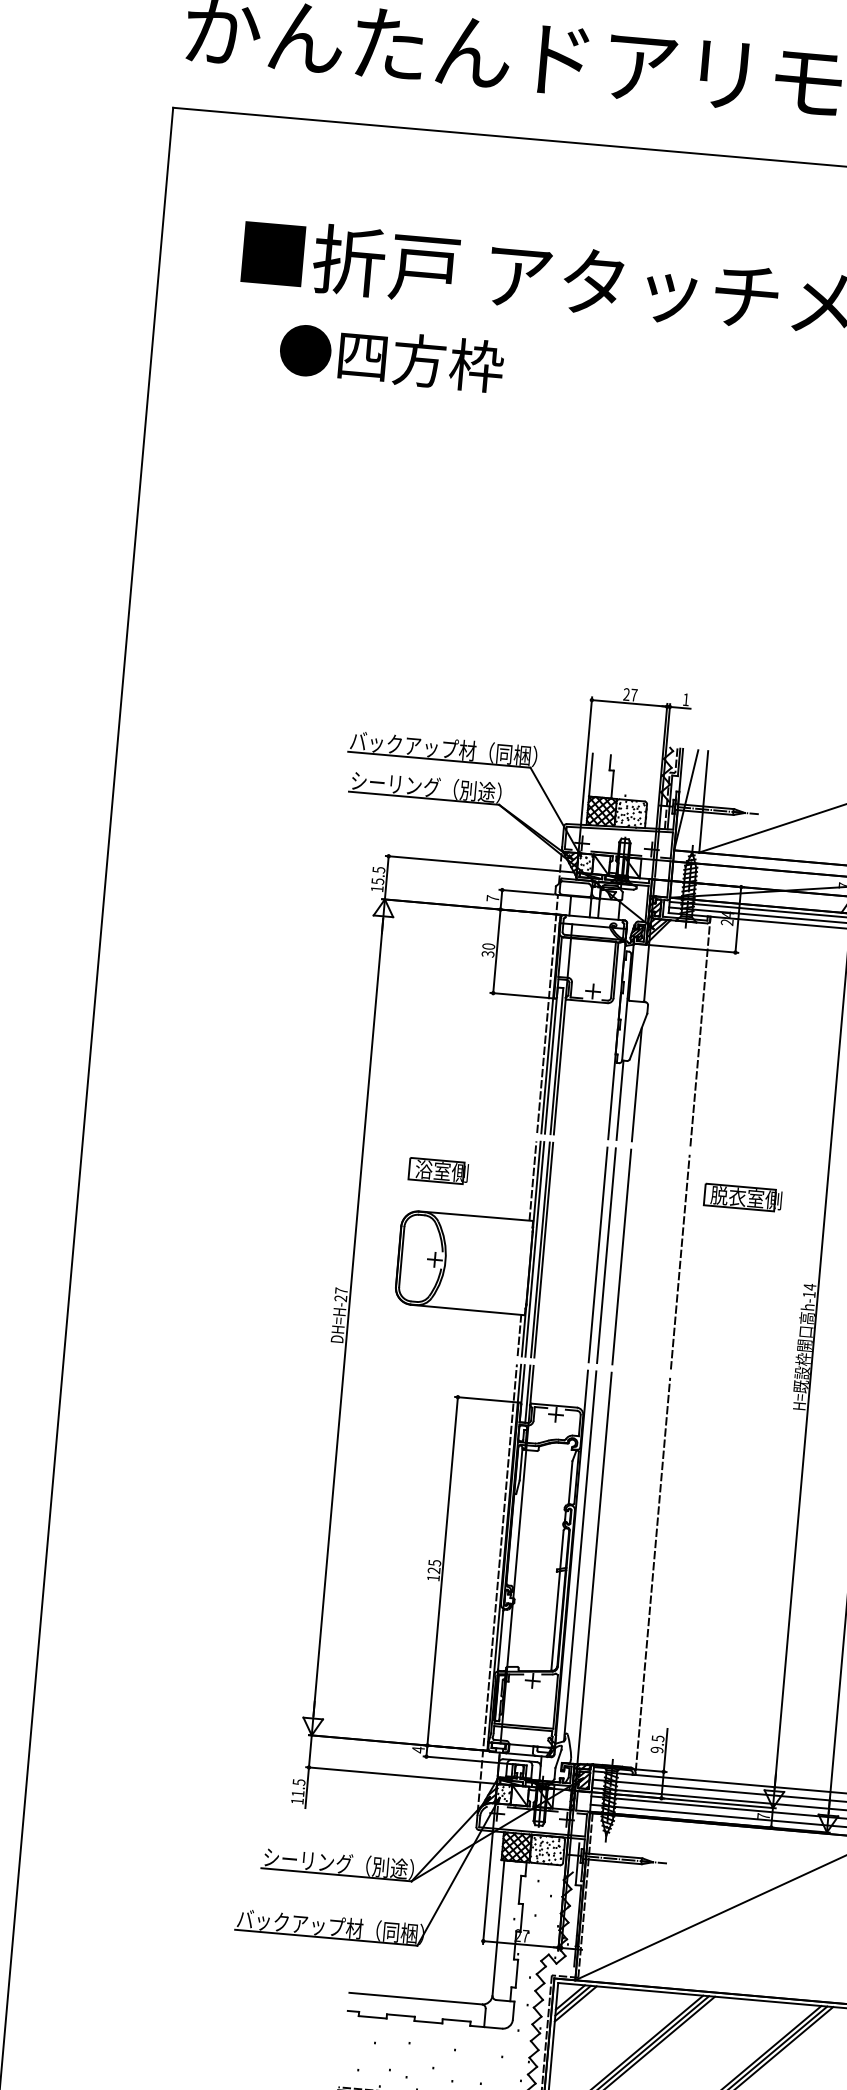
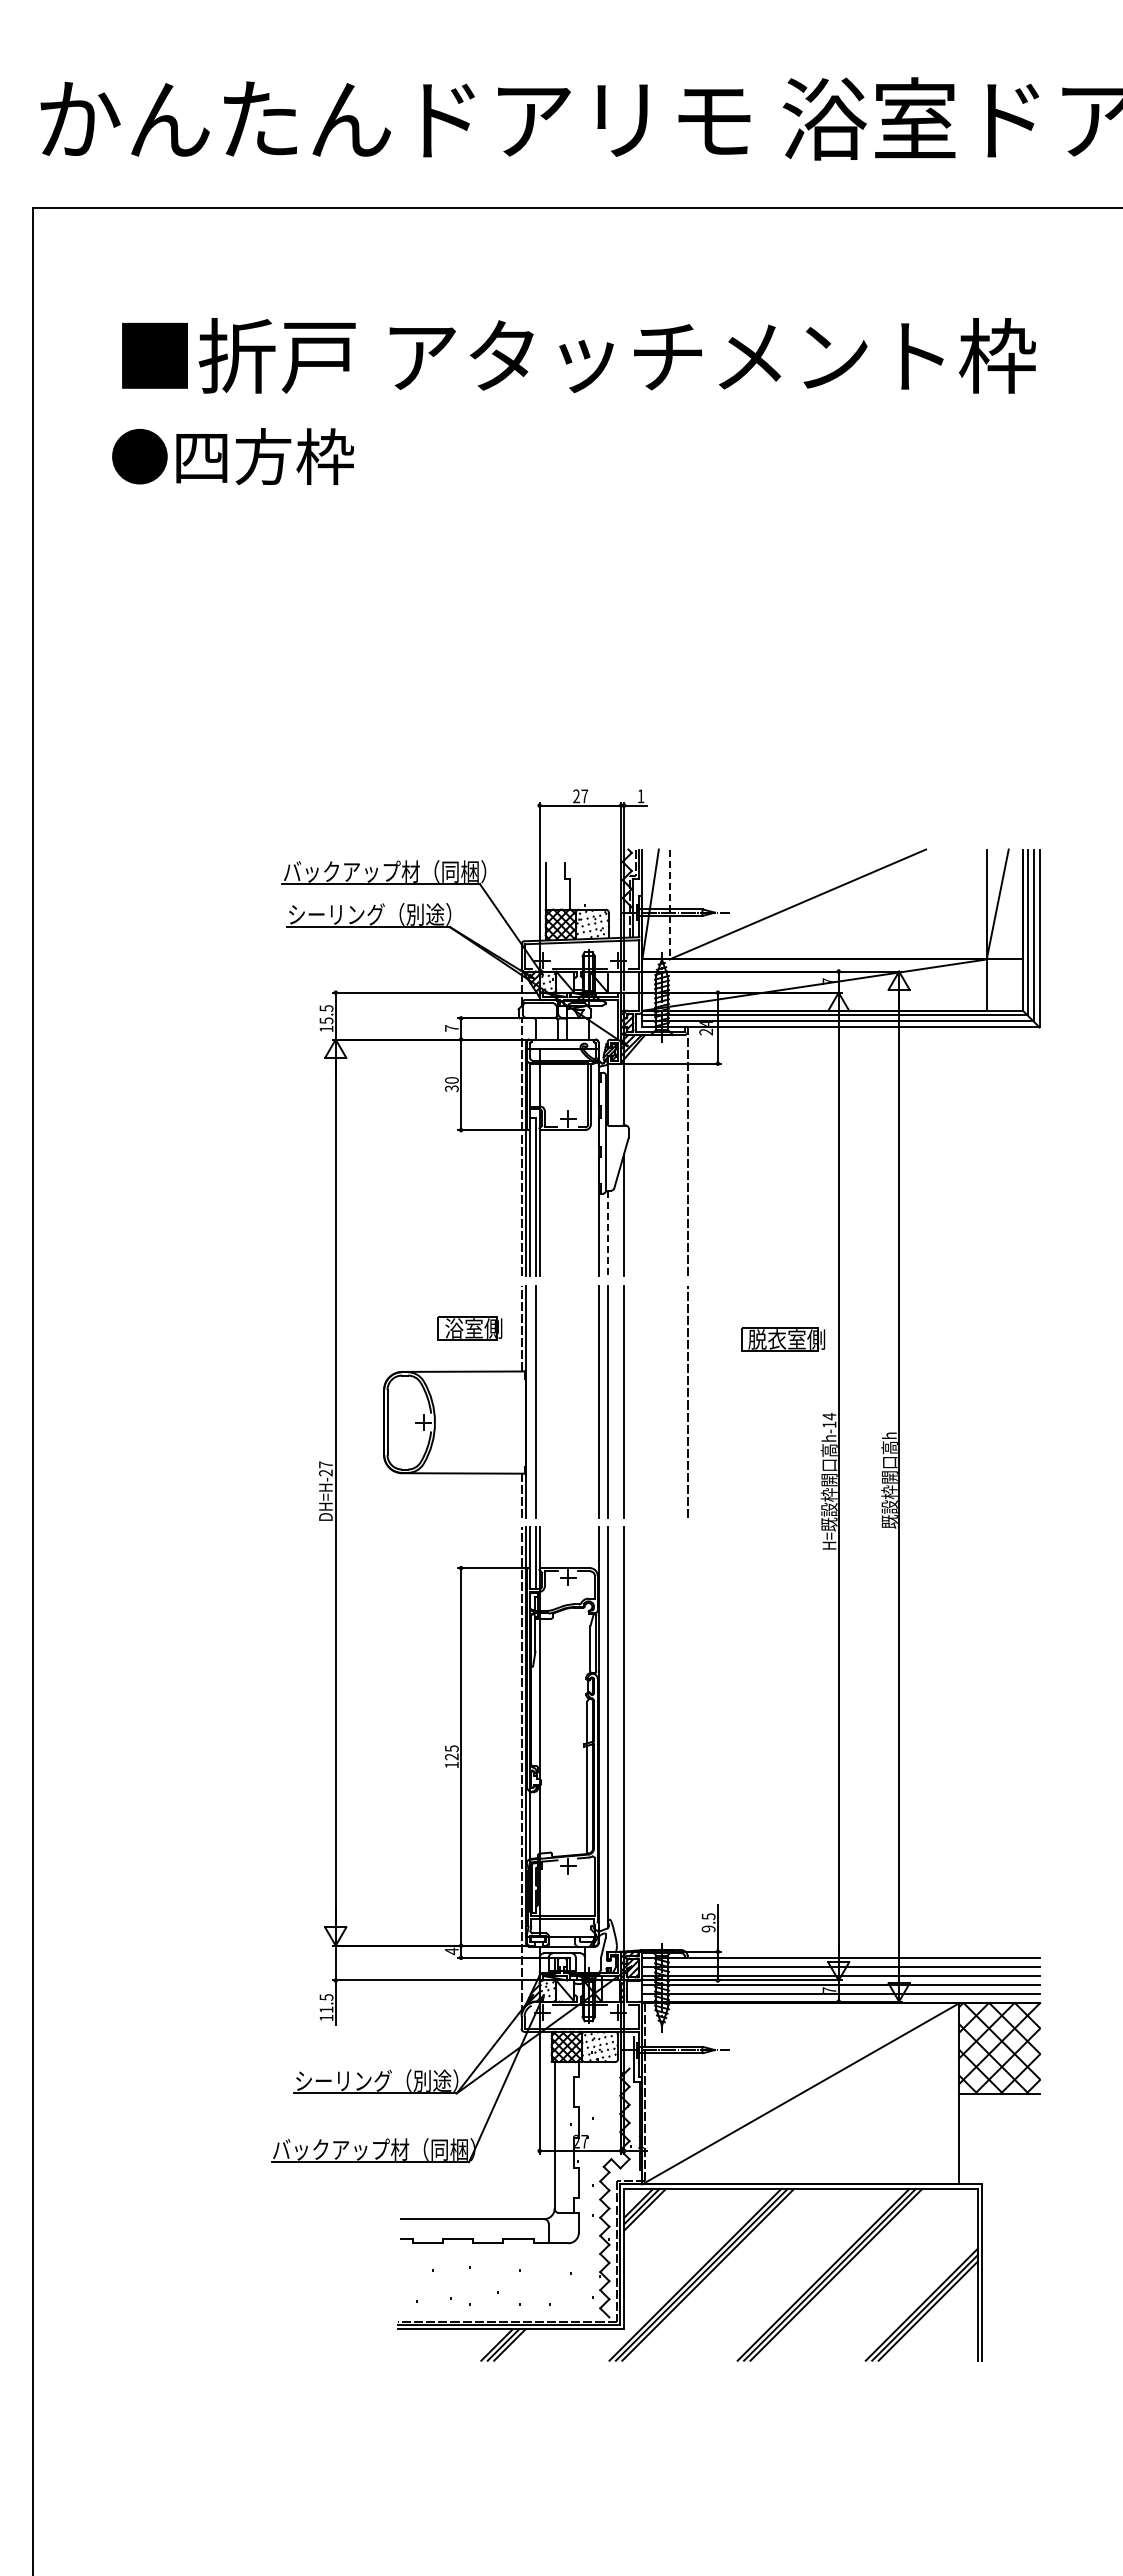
text: (391, 358) -> (232, 456), moved
line: (703, 801) -> (669, 904), solid -> dashed
line: (619, 1100) -> (607, 1233), solid -> dashed
part: (438, 1170) -> (469, 1328), moved
part: (743, 1197) -> (783, 1339), moved
line: (534, 1248) -> (529, 1401), removed
line: (543, 1249) -> (539, 1401), removed
line: (652, 1574) -> (687, 1740), removed

